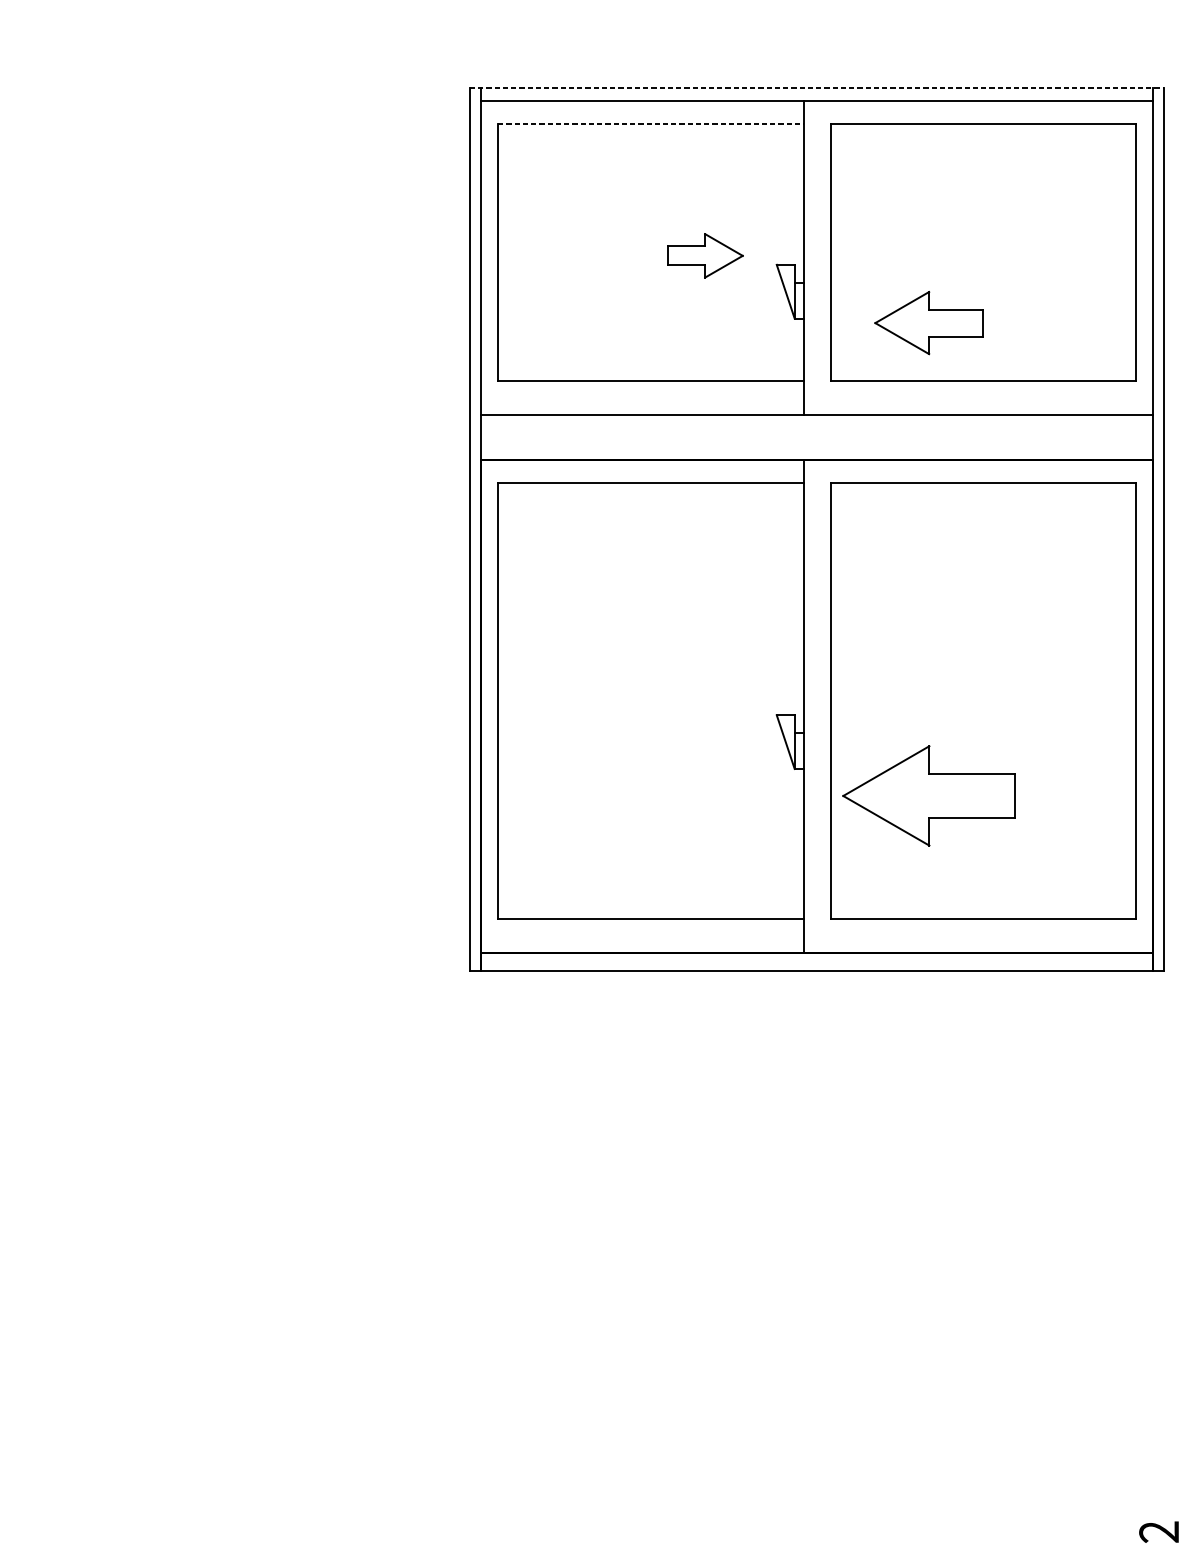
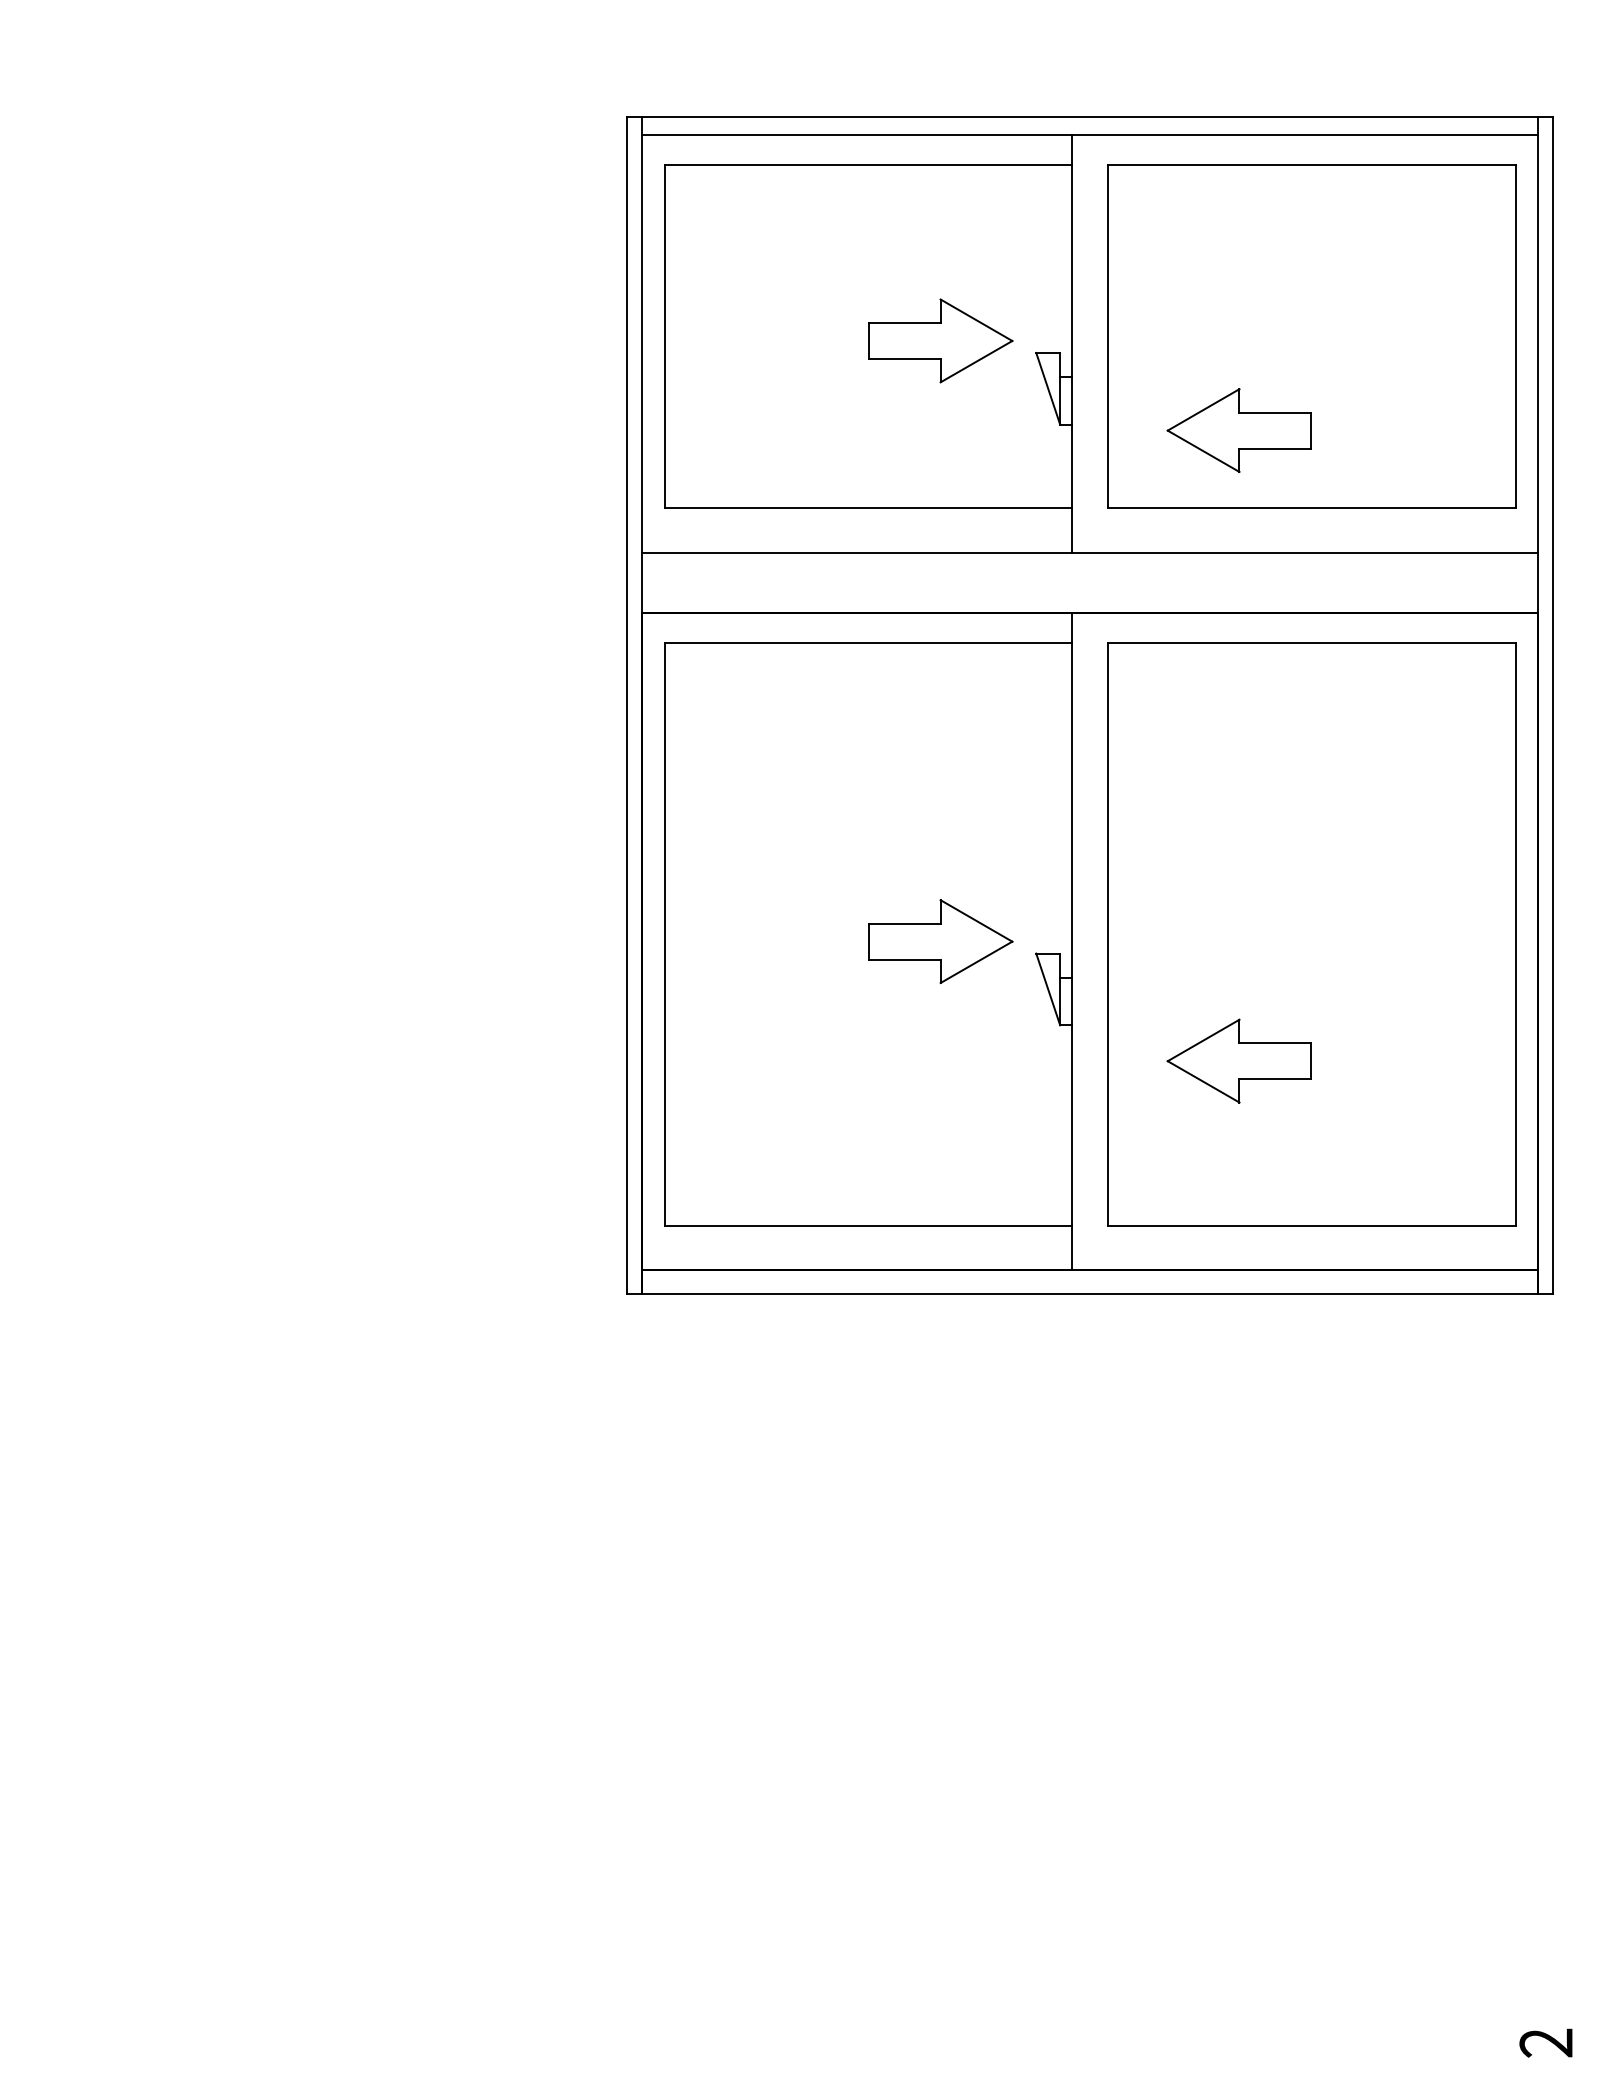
line: (817, 87) -> (1090, 116), dashed -> solid
line: (650, 124) -> (868, 165), dashed -> solid
part: (704, 255) -> (940, 340), size x1.43
part: (704, 706) -> (940, 941), added
part: (928, 795) -> (1238, 1060), size x0.62

